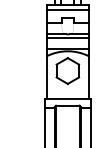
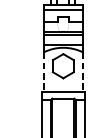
line: (46, 77) -> (43, 72), solid -> dashed
line: (88, 77) -> (82, 72), solid -> dashed

